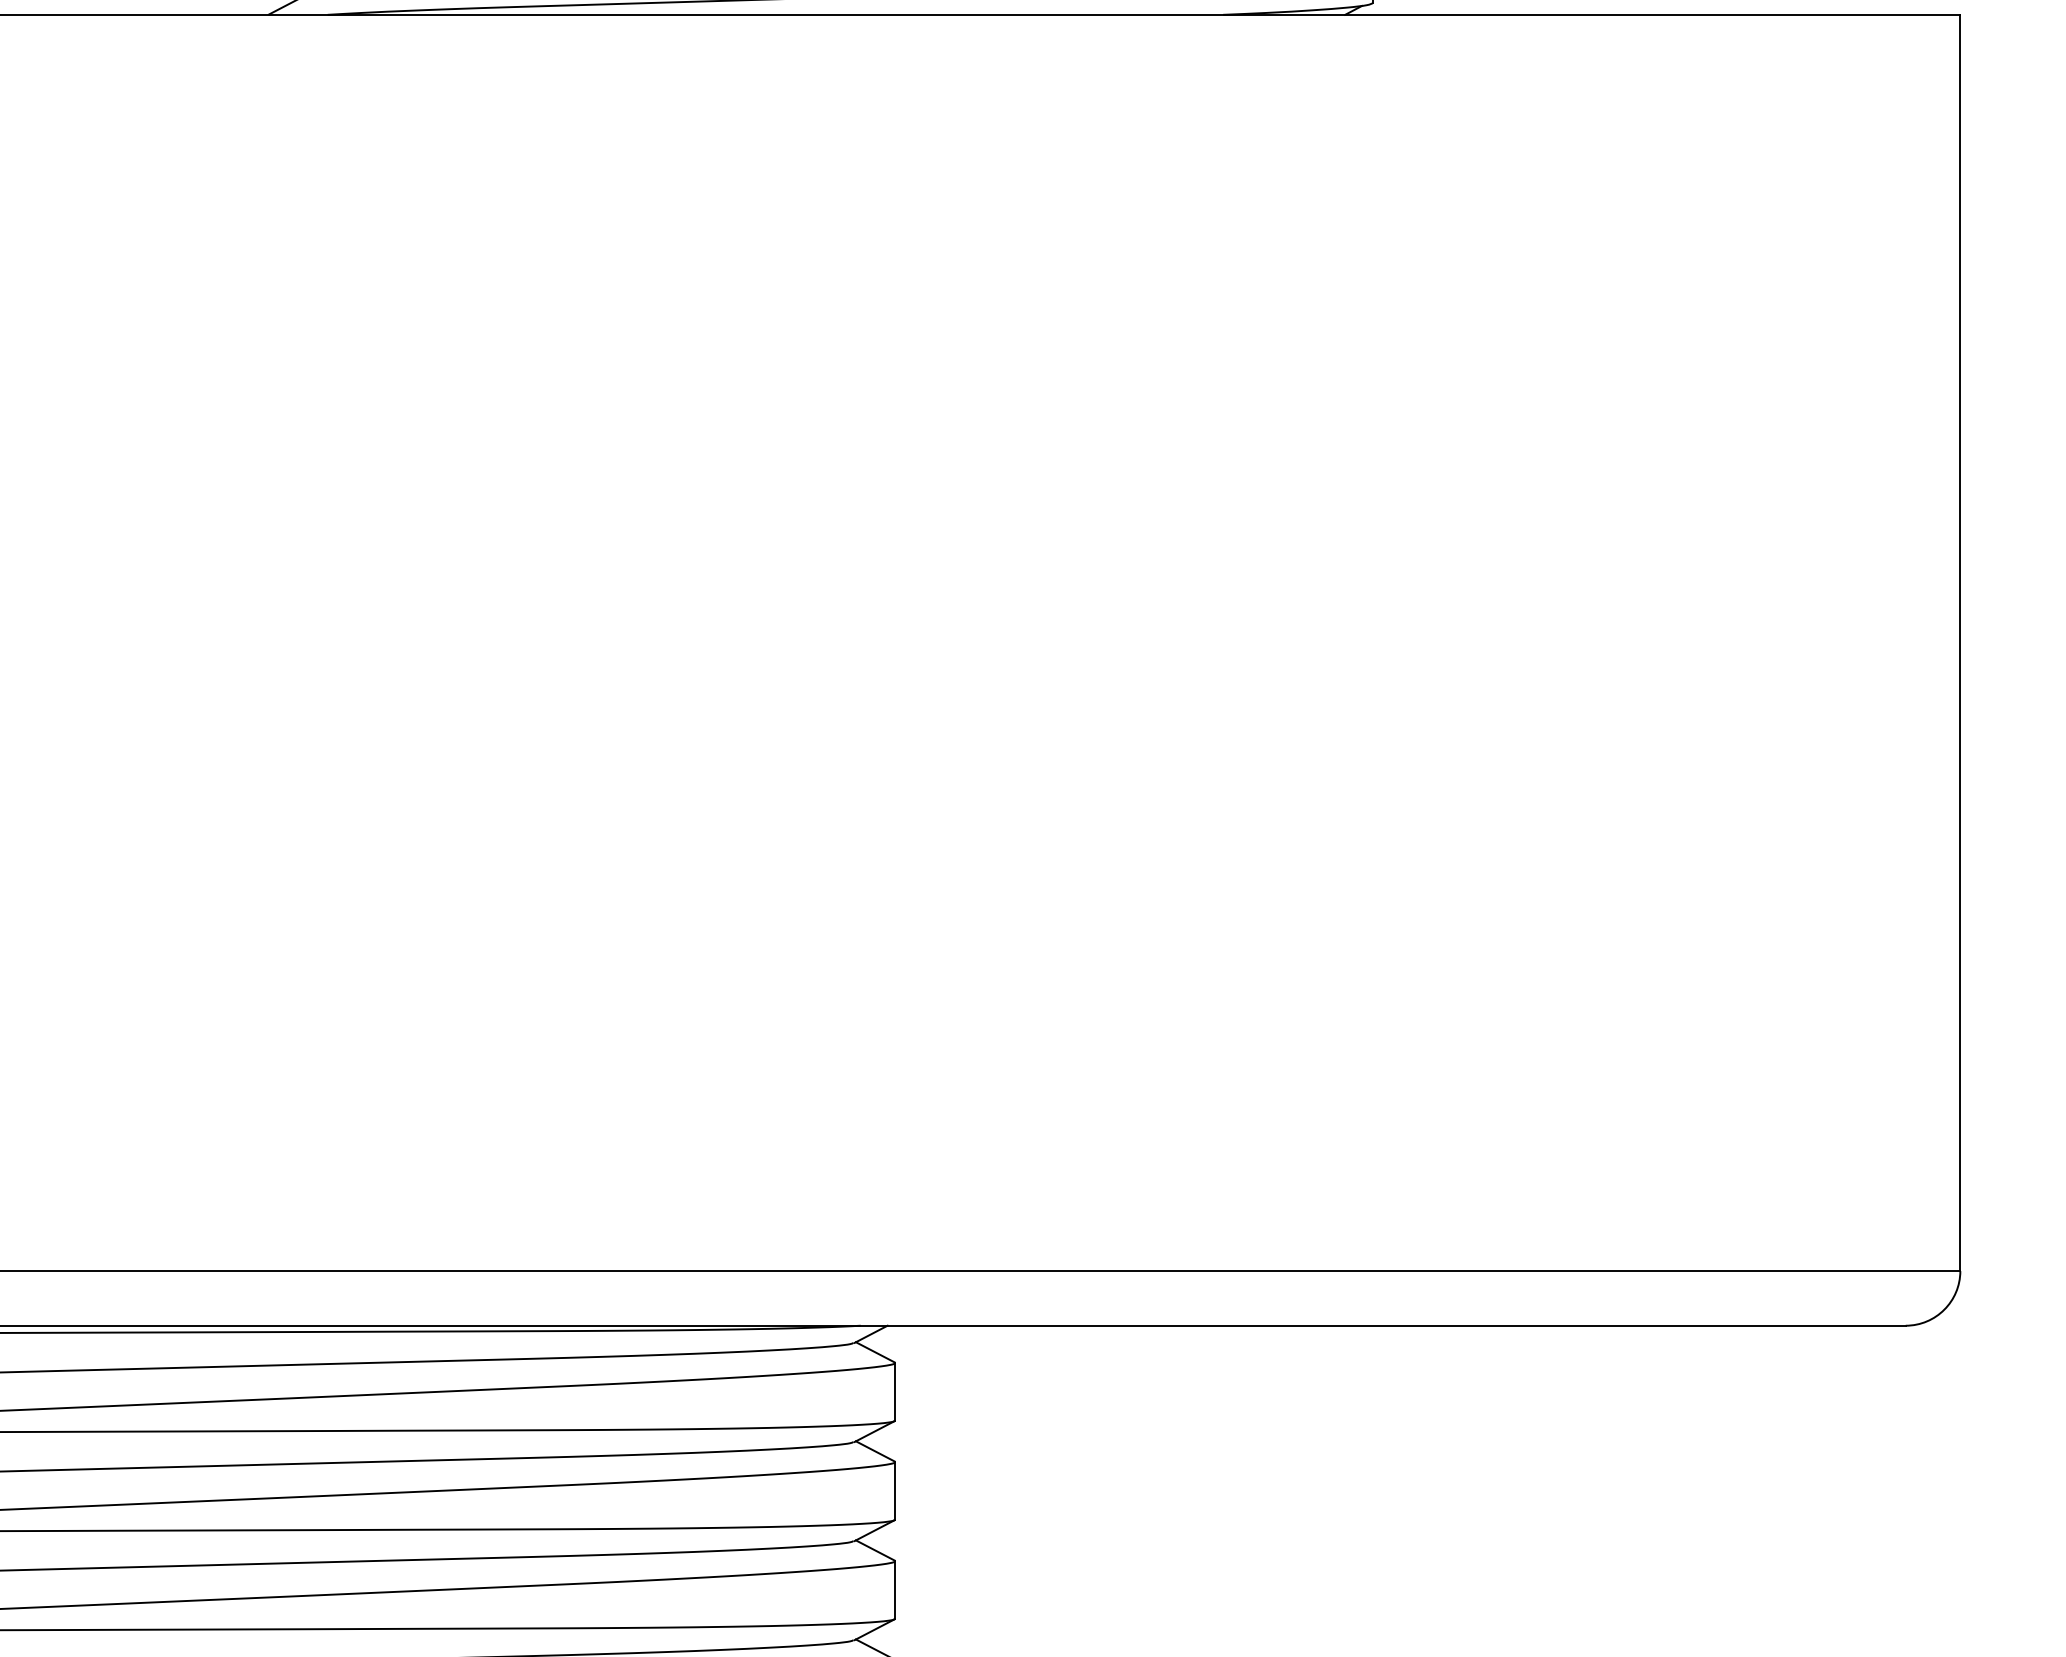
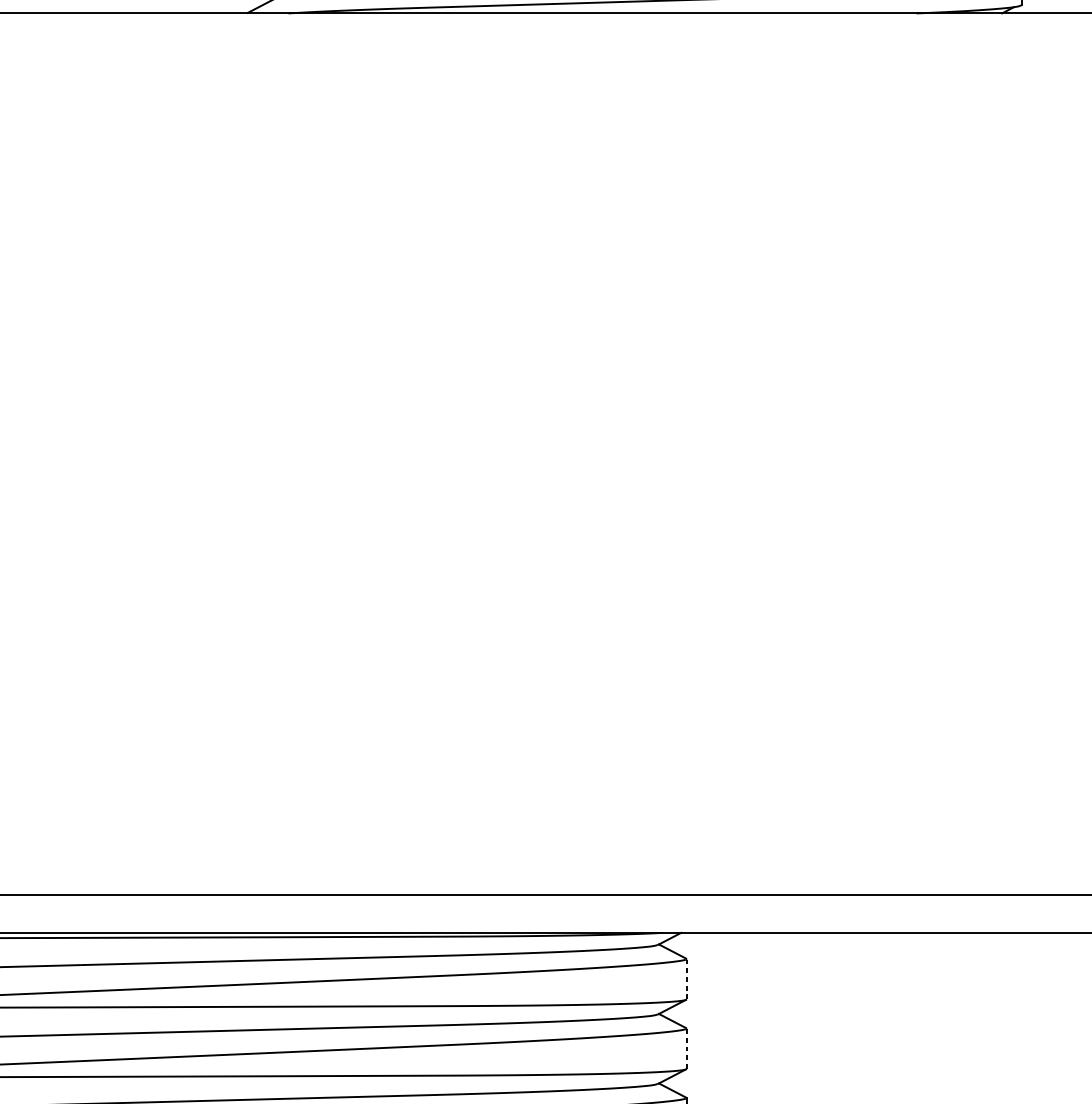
line: (895, 1391) -> (686, 979), solid -> dashed
line: (895, 1490) -> (686, 1048), solid -> dashed

